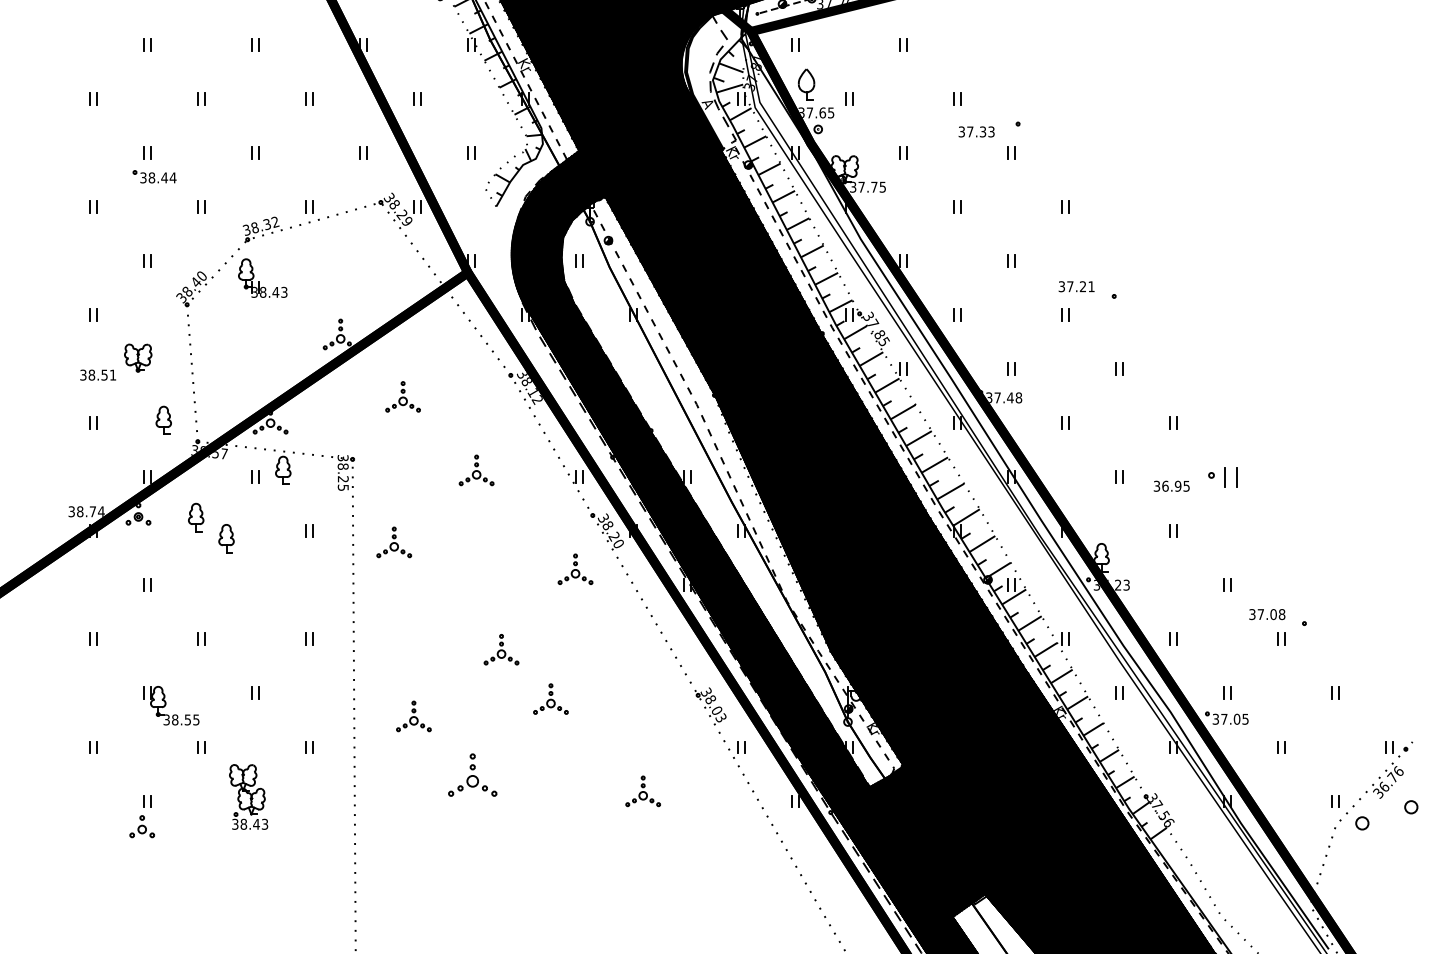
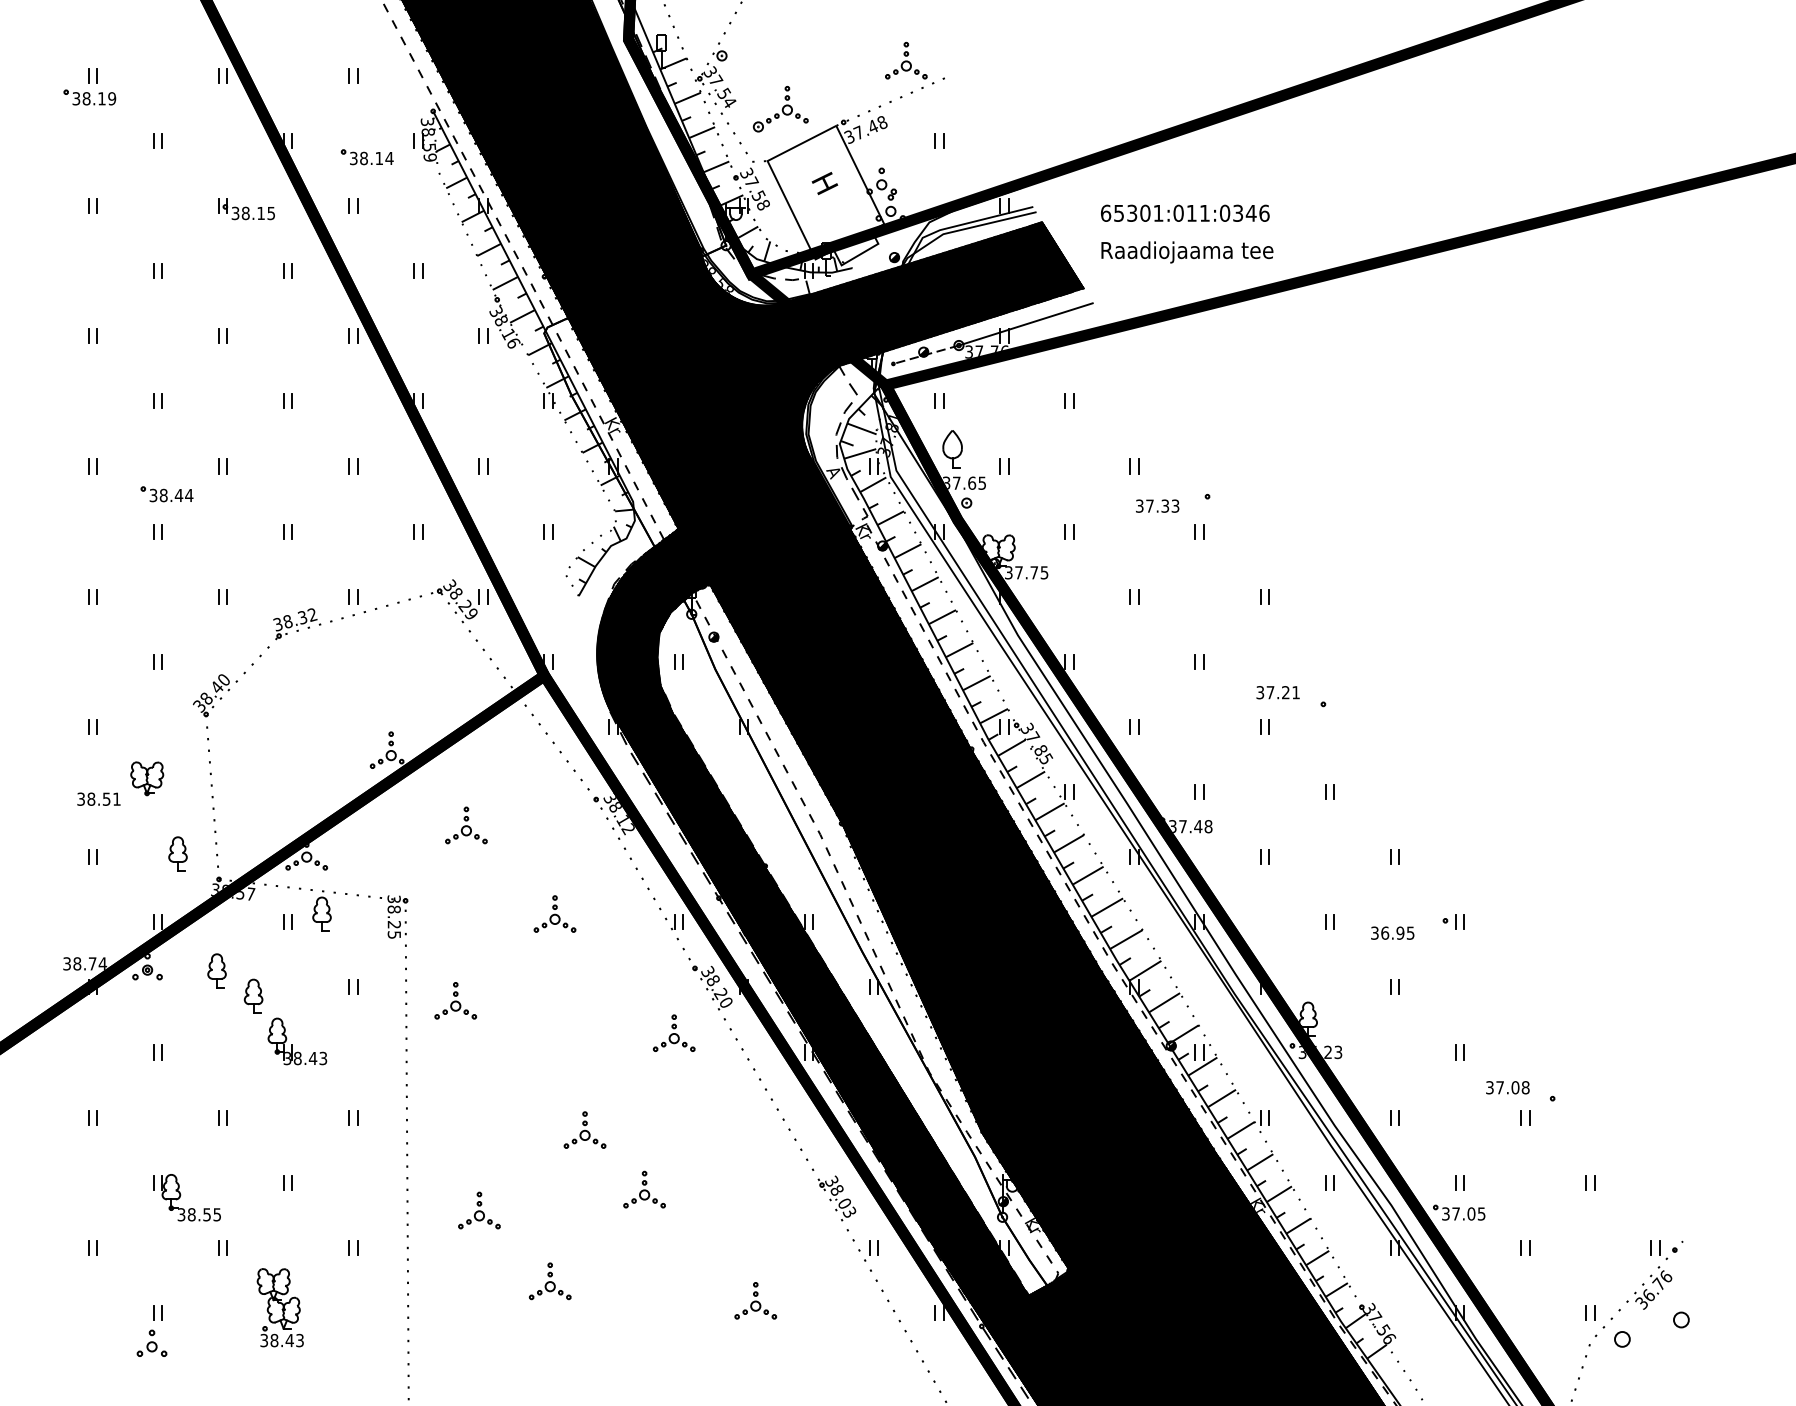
part: (154, 177) -> (166, 494), moved
part: (262, 278) -> (297, 1041), moved
part: (1222, 476) -> (1453, 921), size x0.62
part: (472, 775) -> (549, 1281), size x0.71

